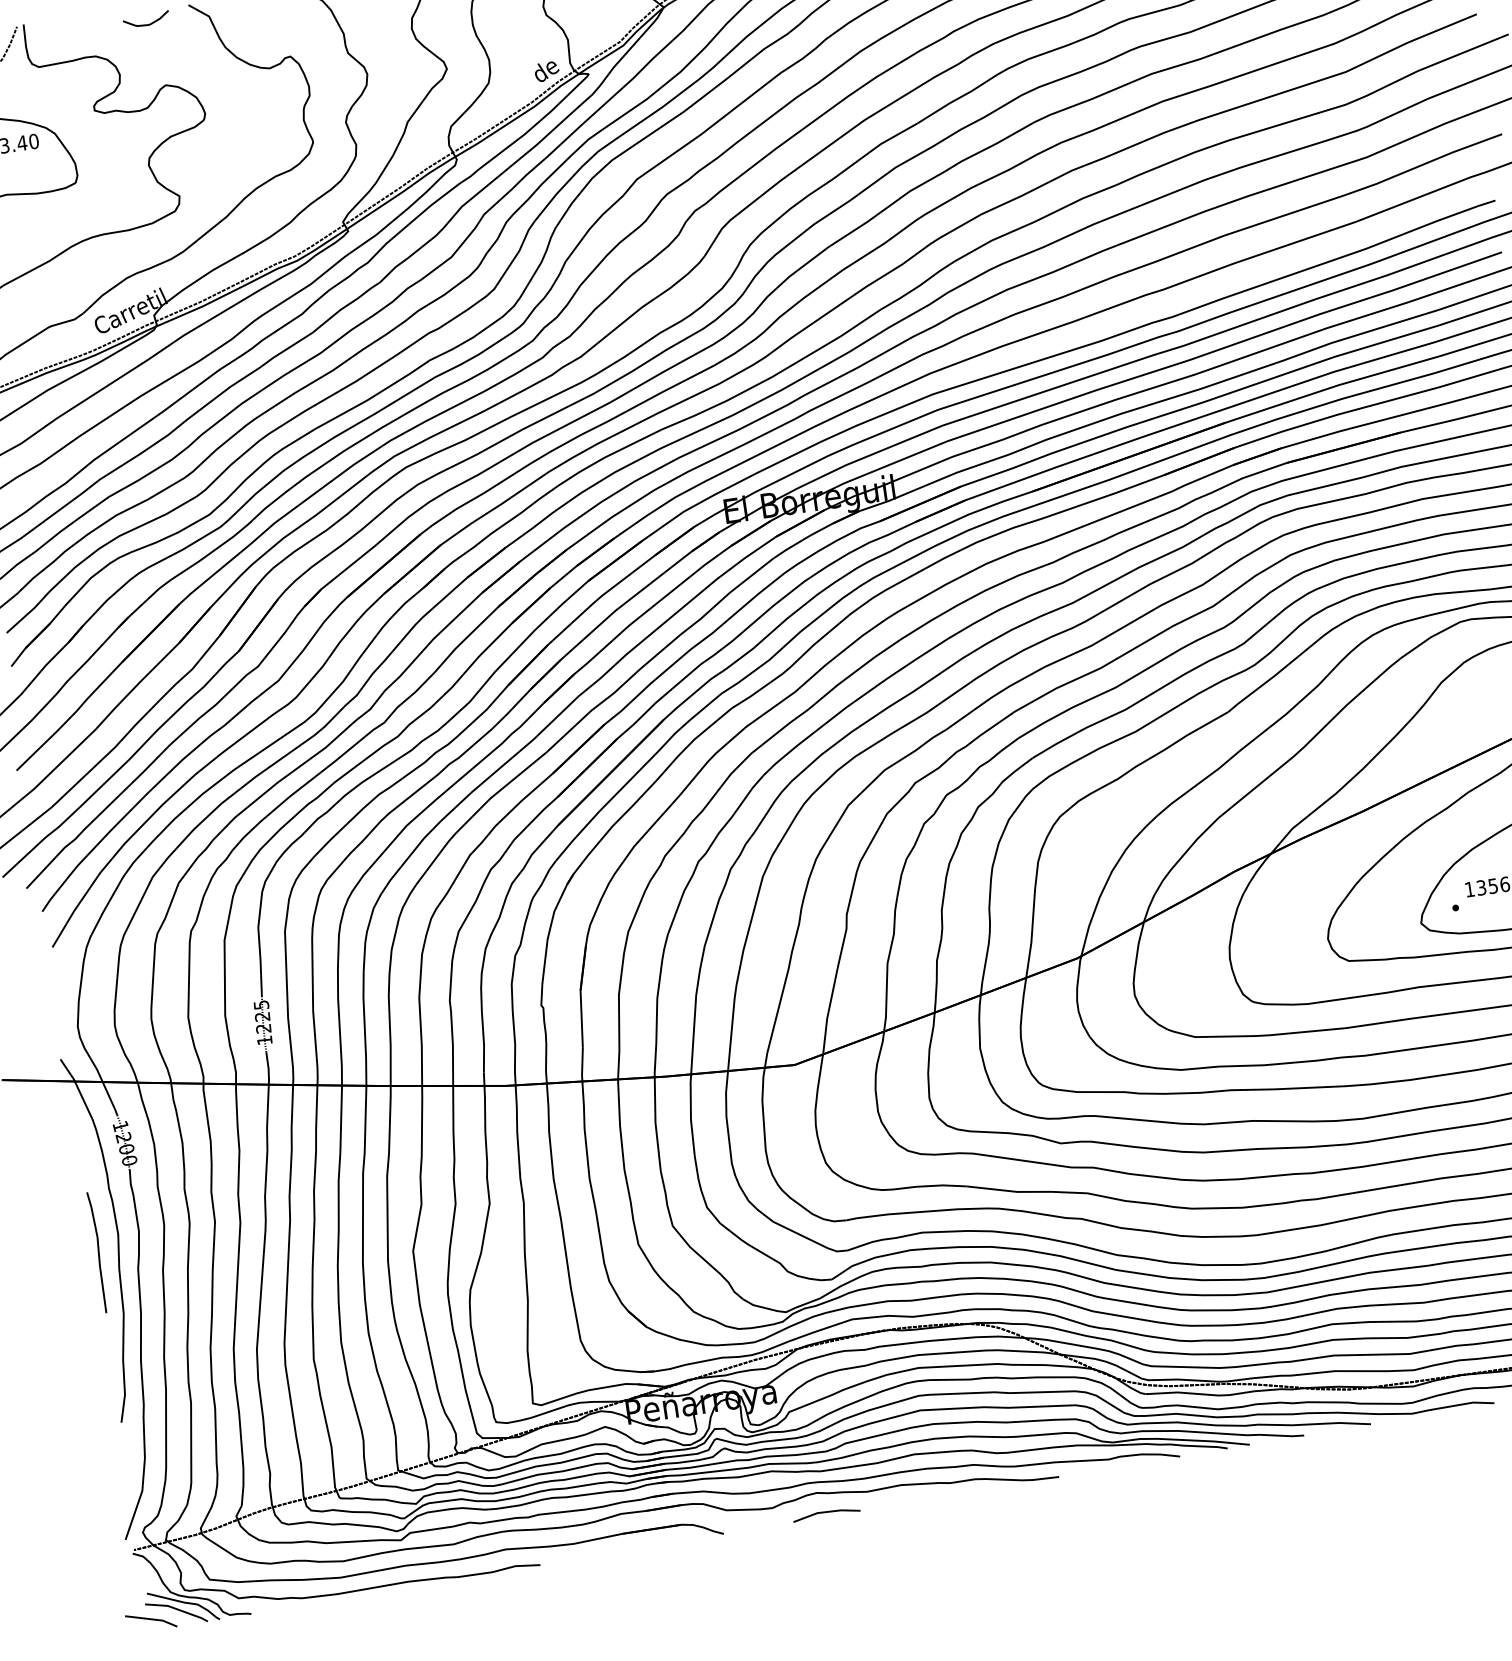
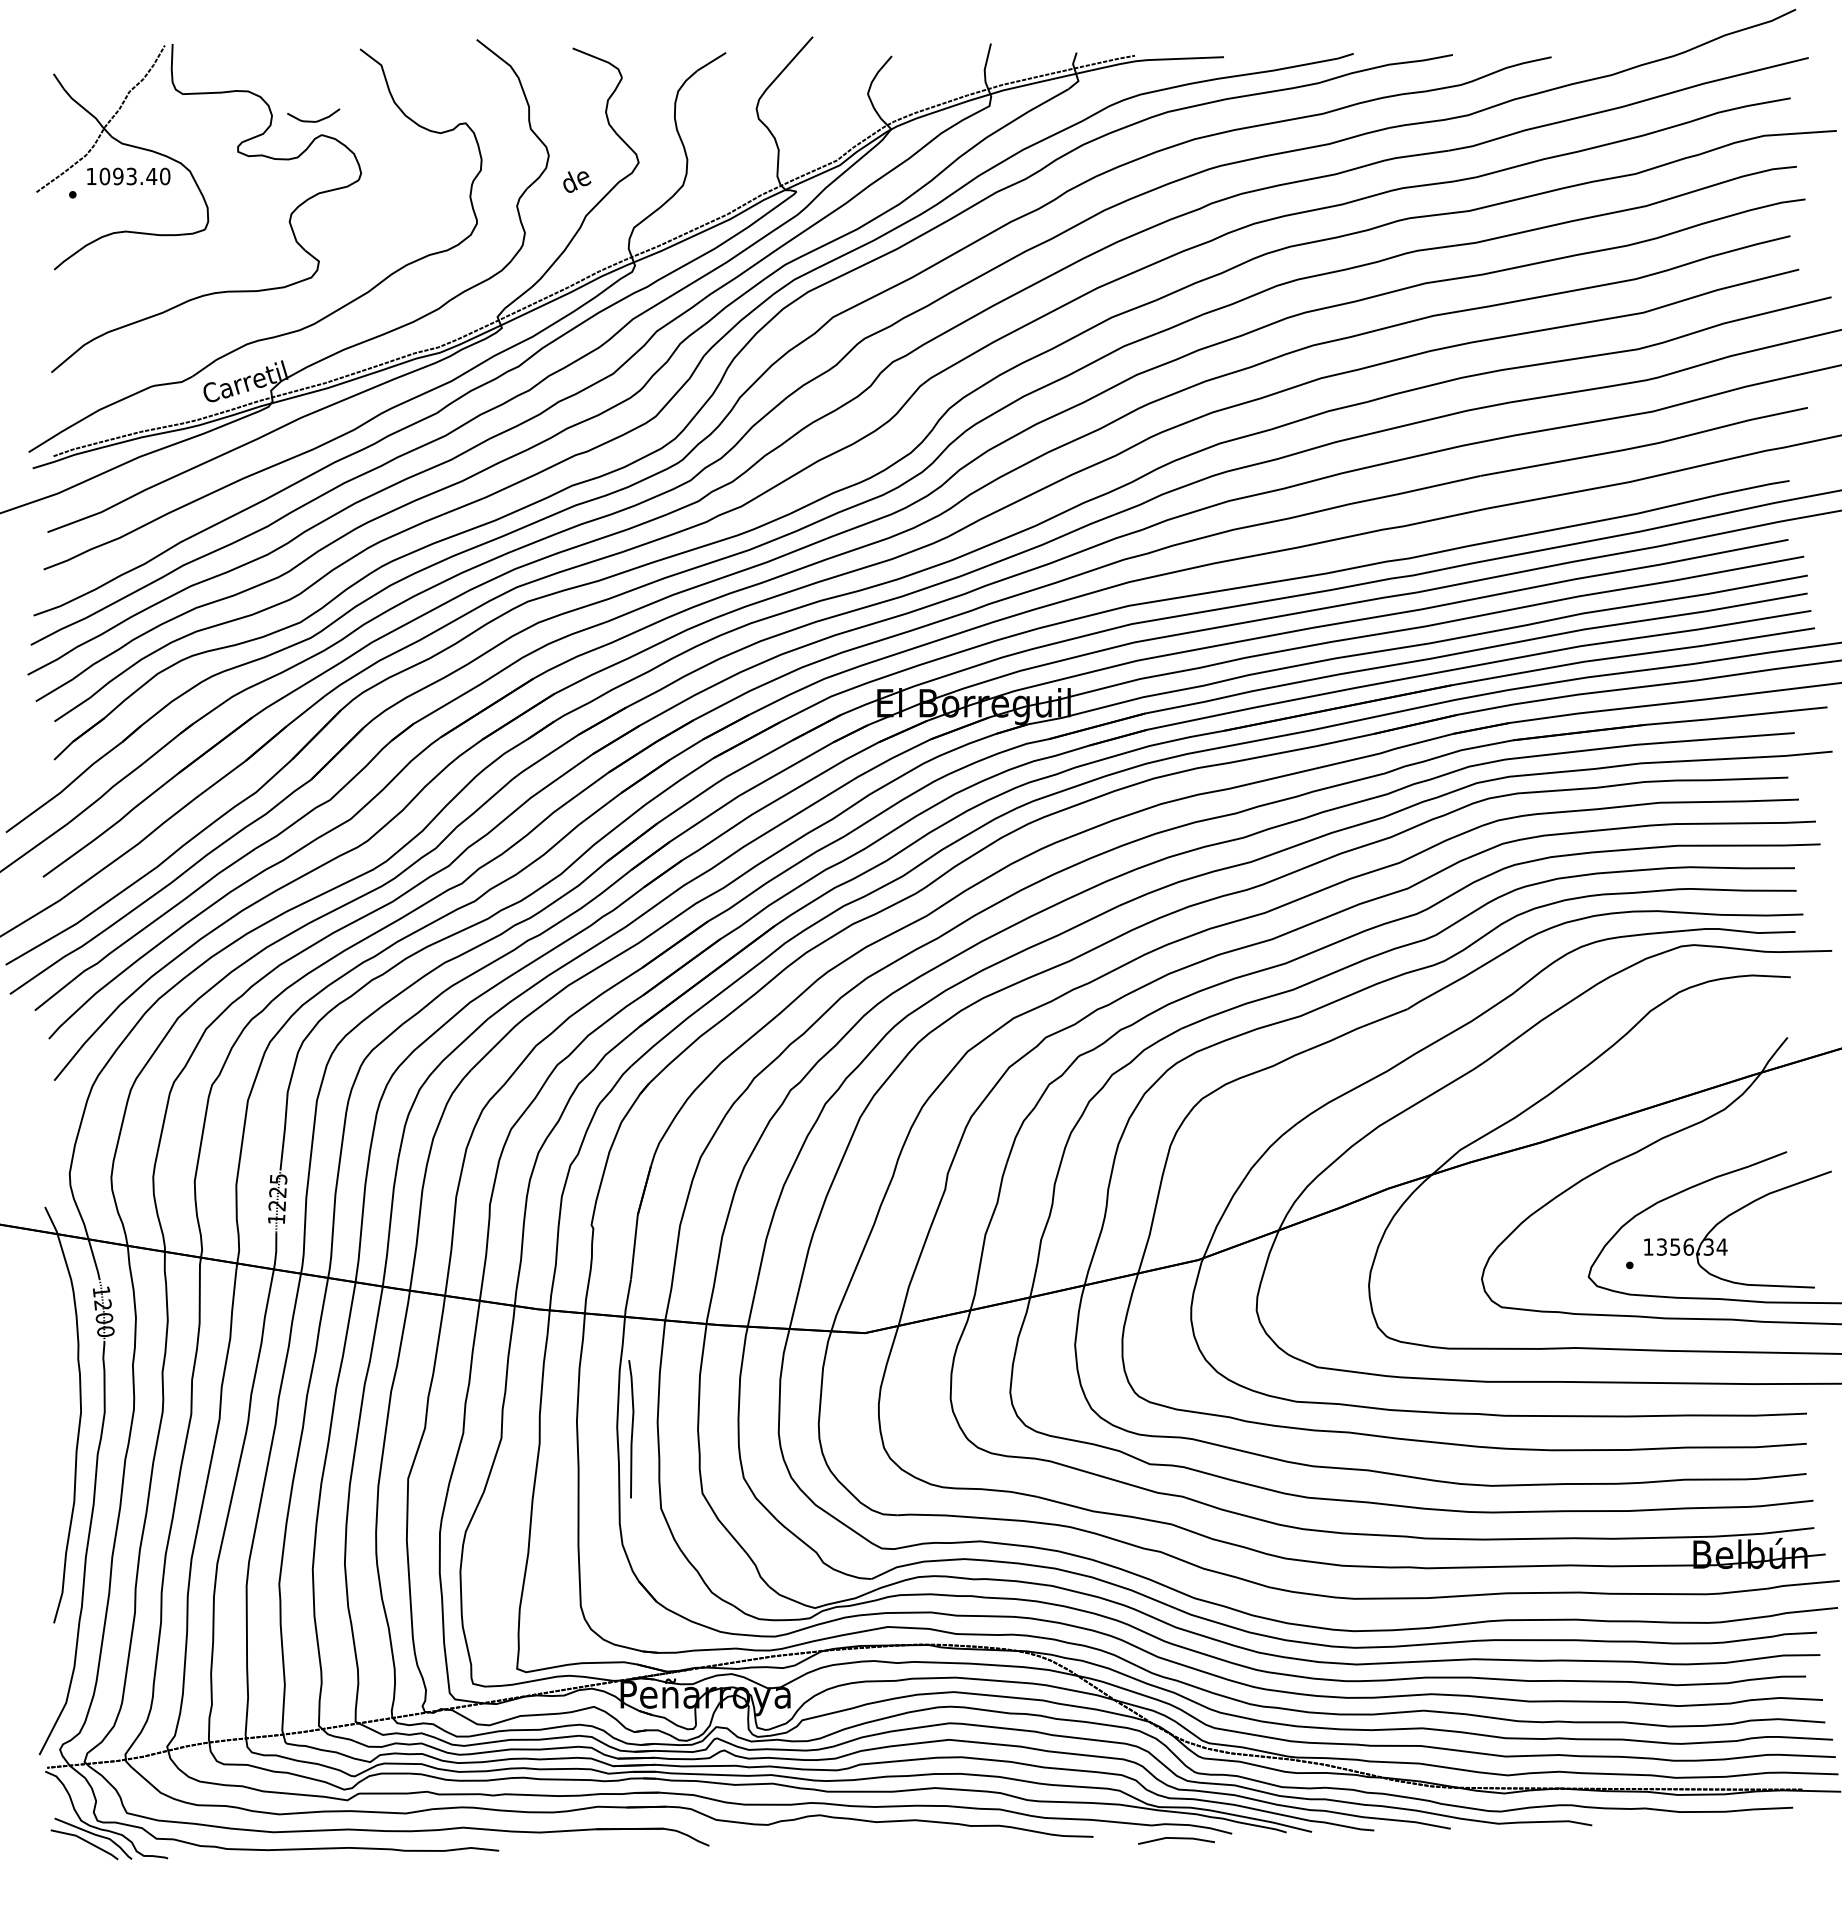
curve: (146, 23) -> (313, 120), moved
text: (547, 71) -> (577, 181), moved
line: (98, 1252) -> (631, 1429), moved
line: (826, 1513) -> (1176, 1839), moved
line: (150, 1619) -> (54, 1848), removed

